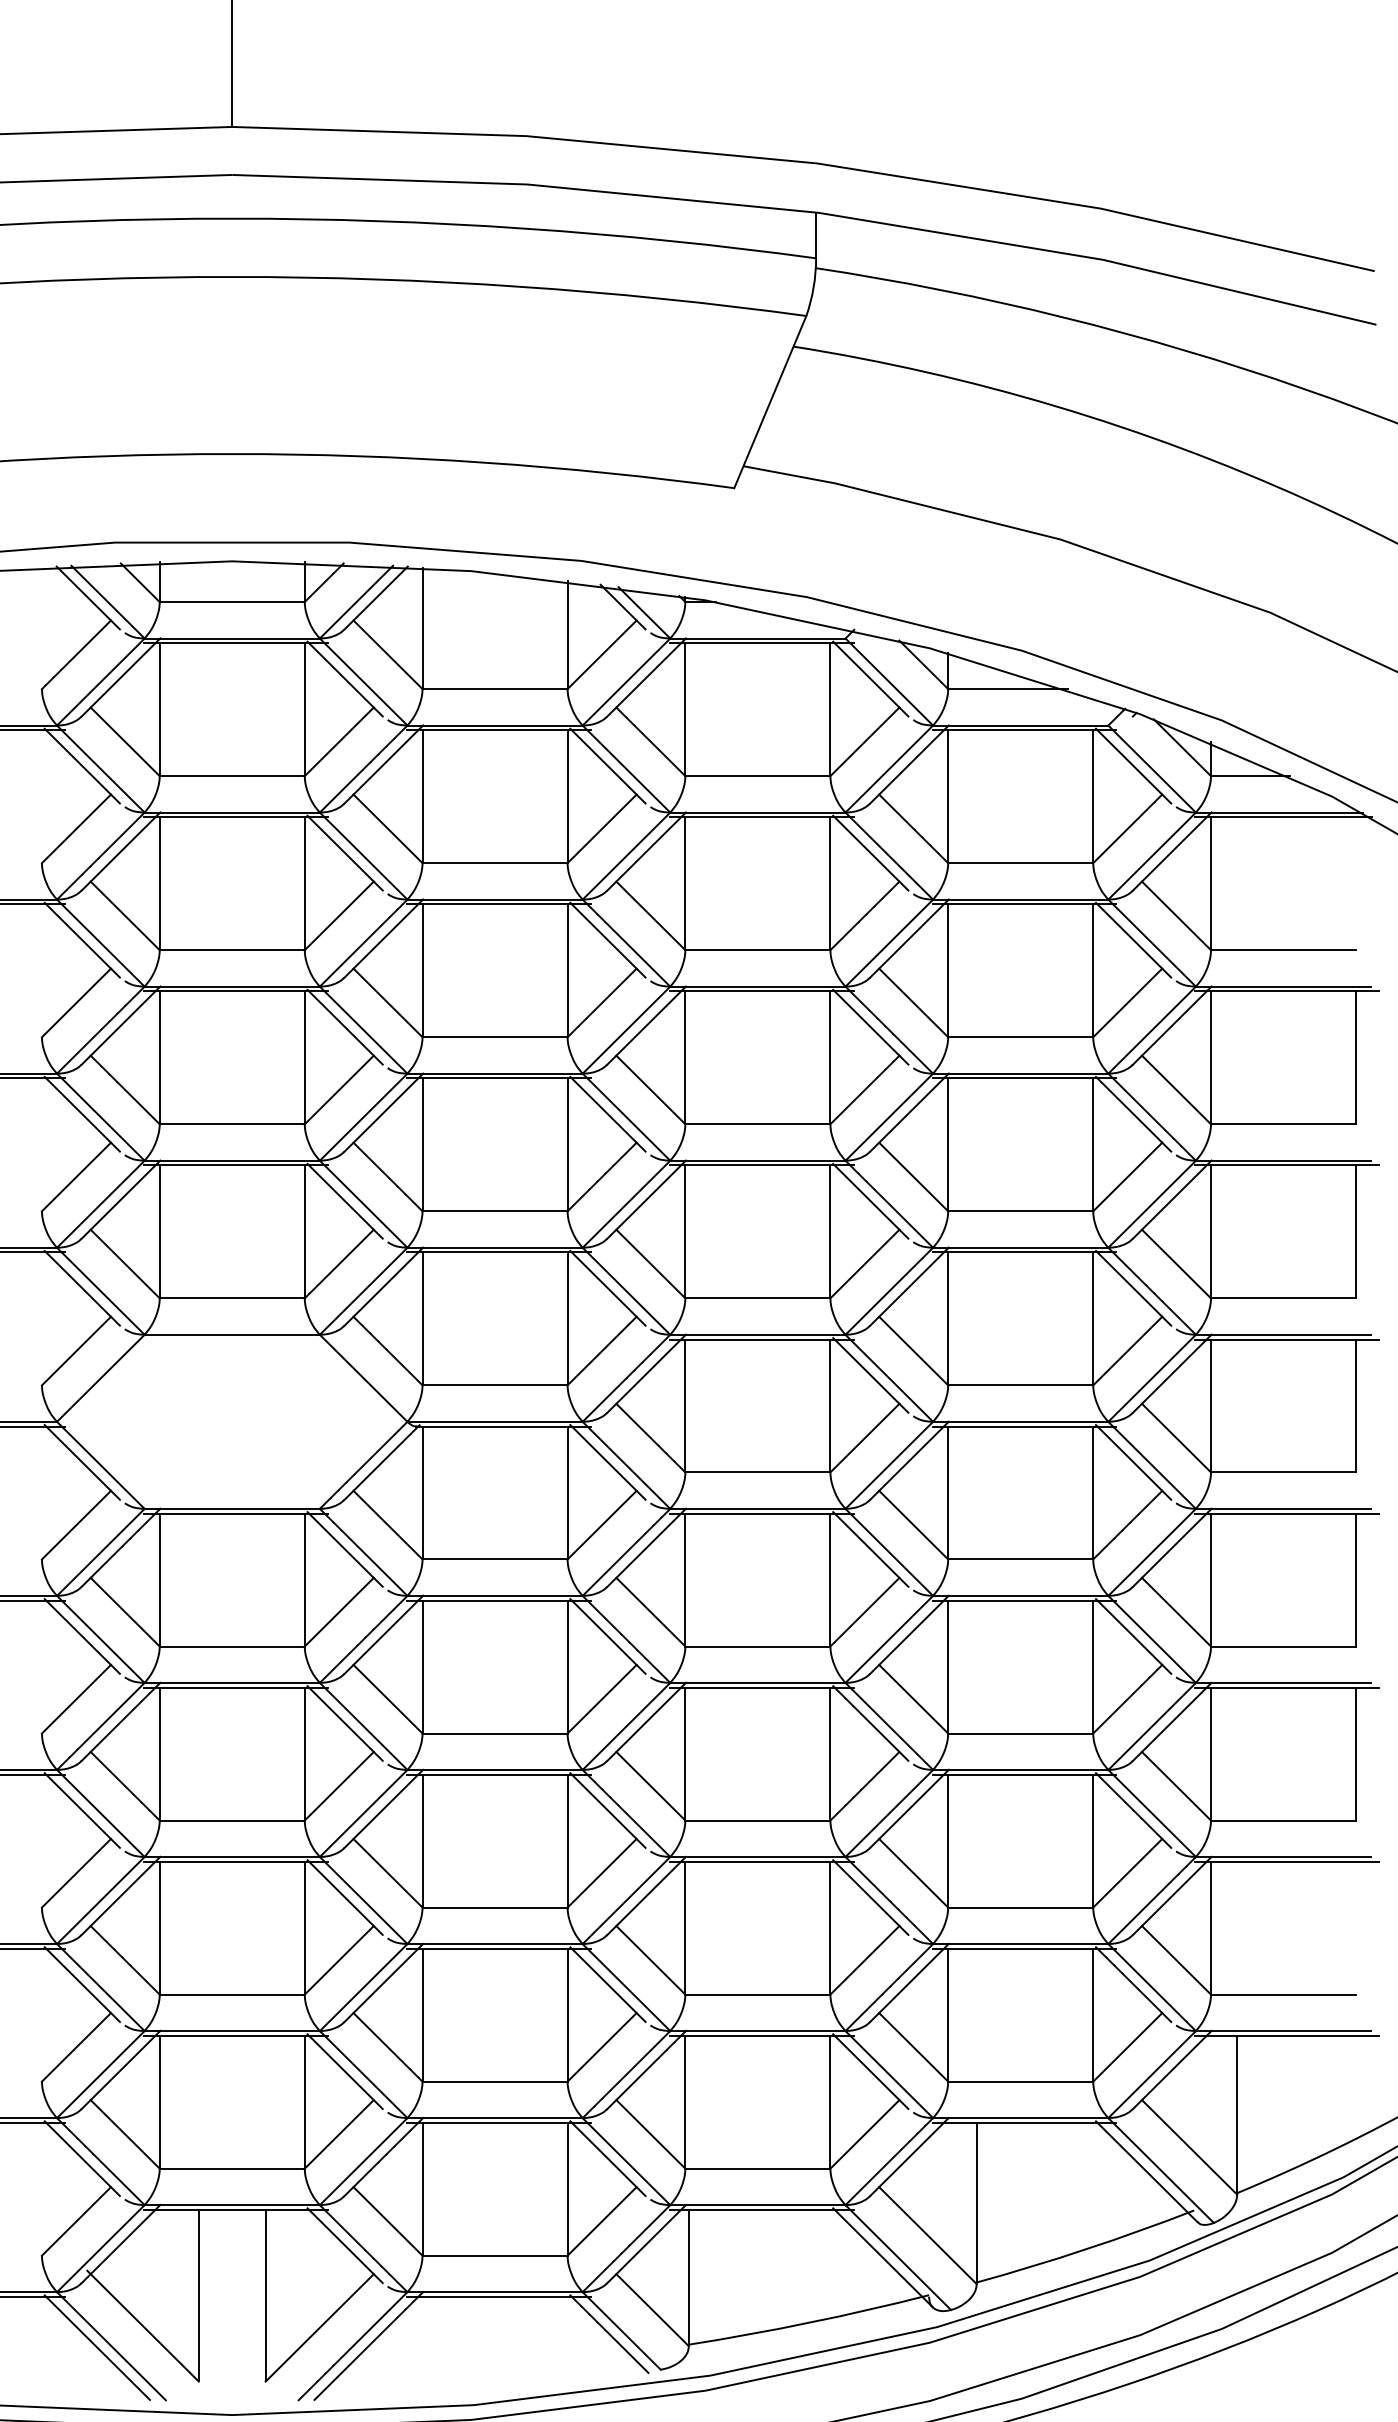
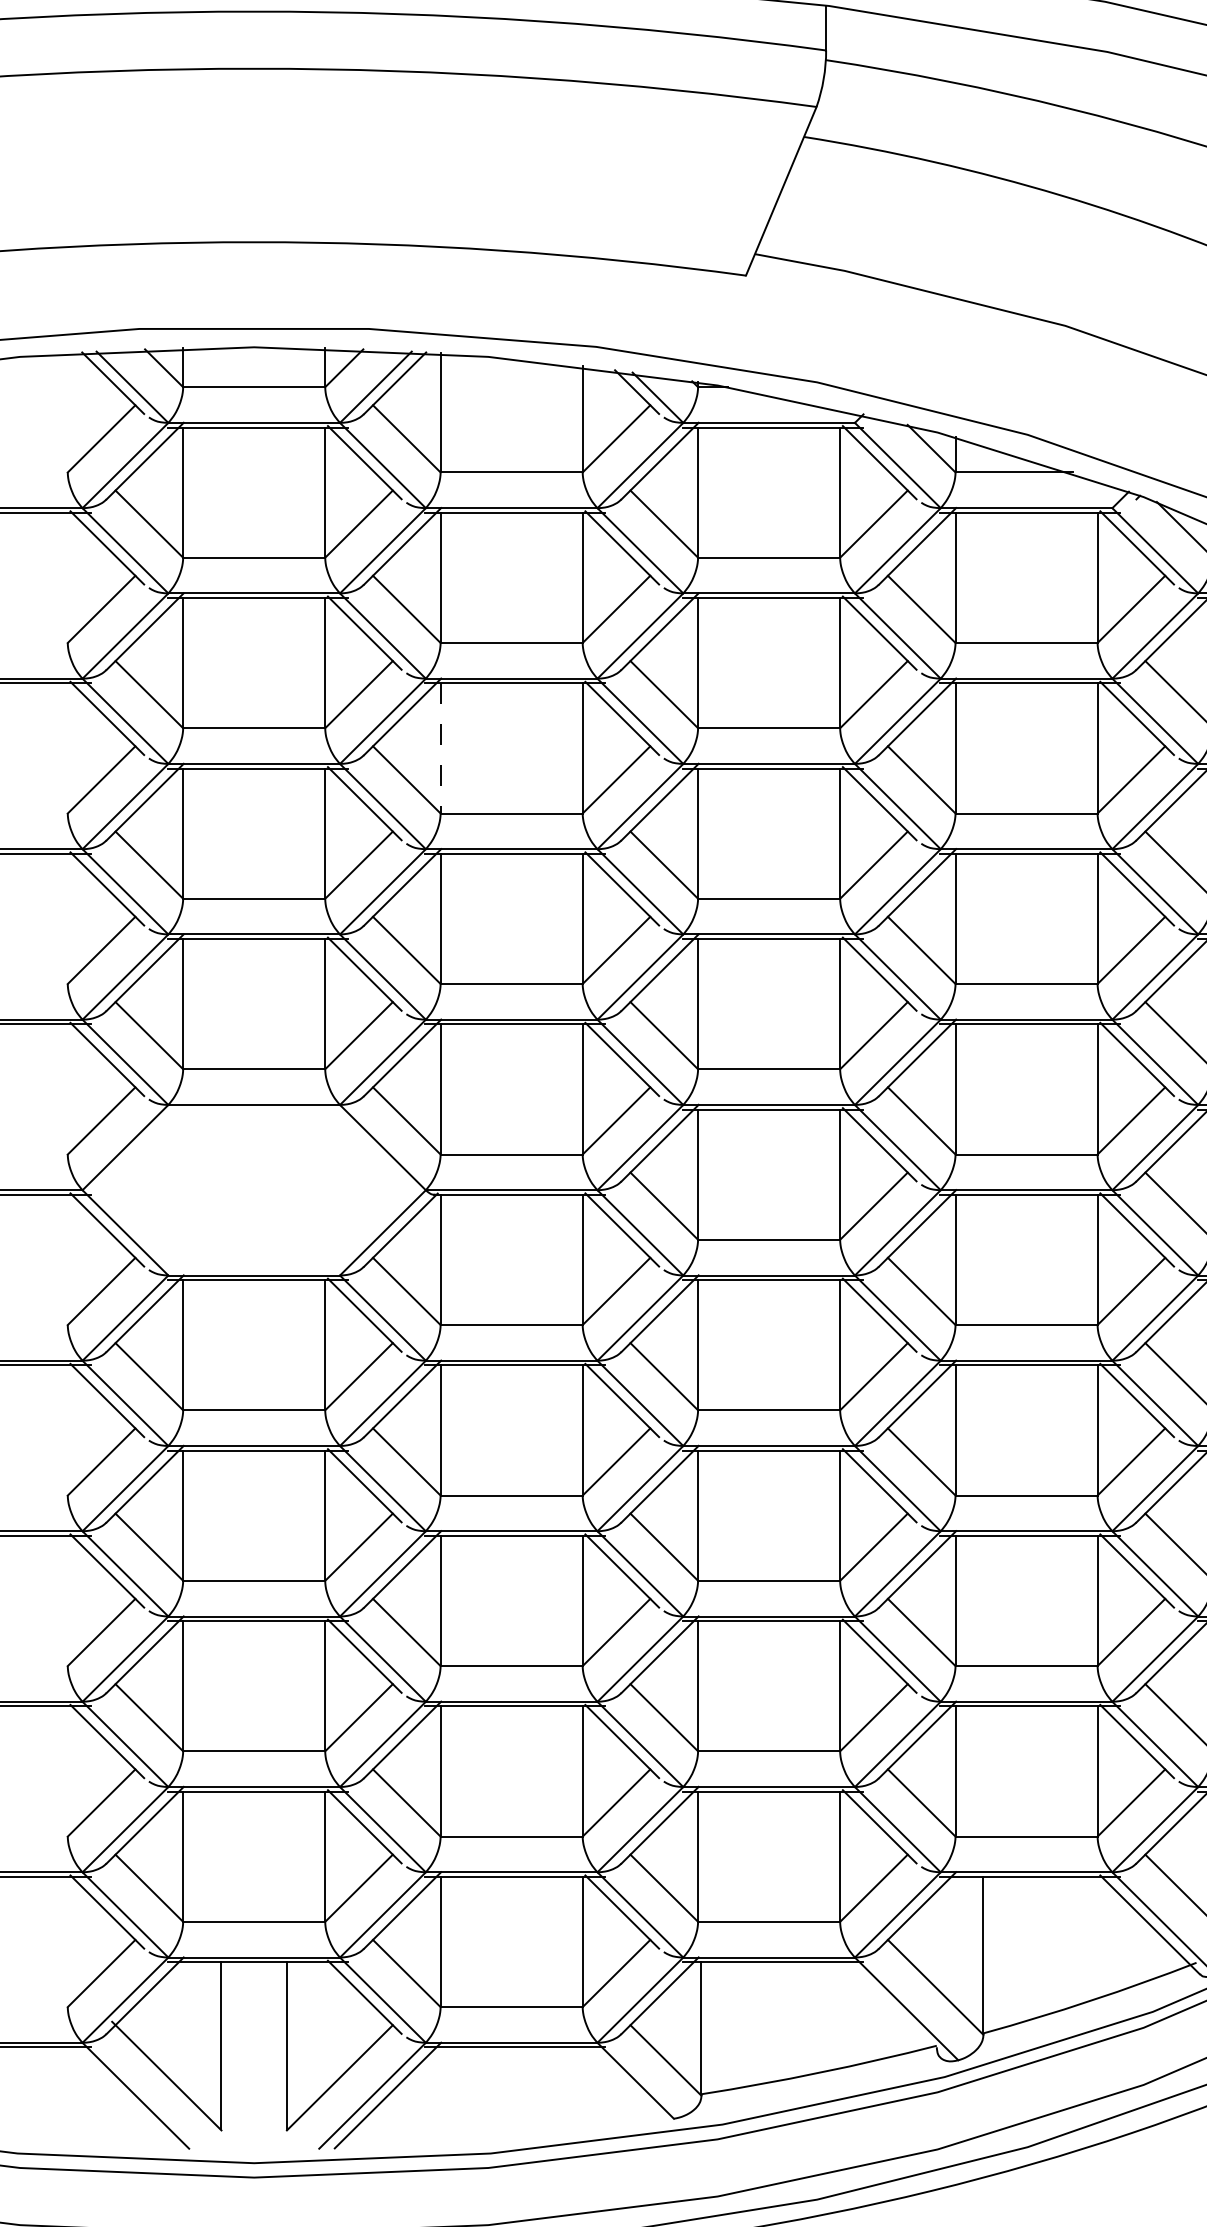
line: (422, 971) -> (440, 749), solid -> dashed
line: (882, 2257) -> (891, 2008), removed
line: (609, 2333) -> (623, 2083), removed
line: (96, 2347) -> (121, 2097), removed

